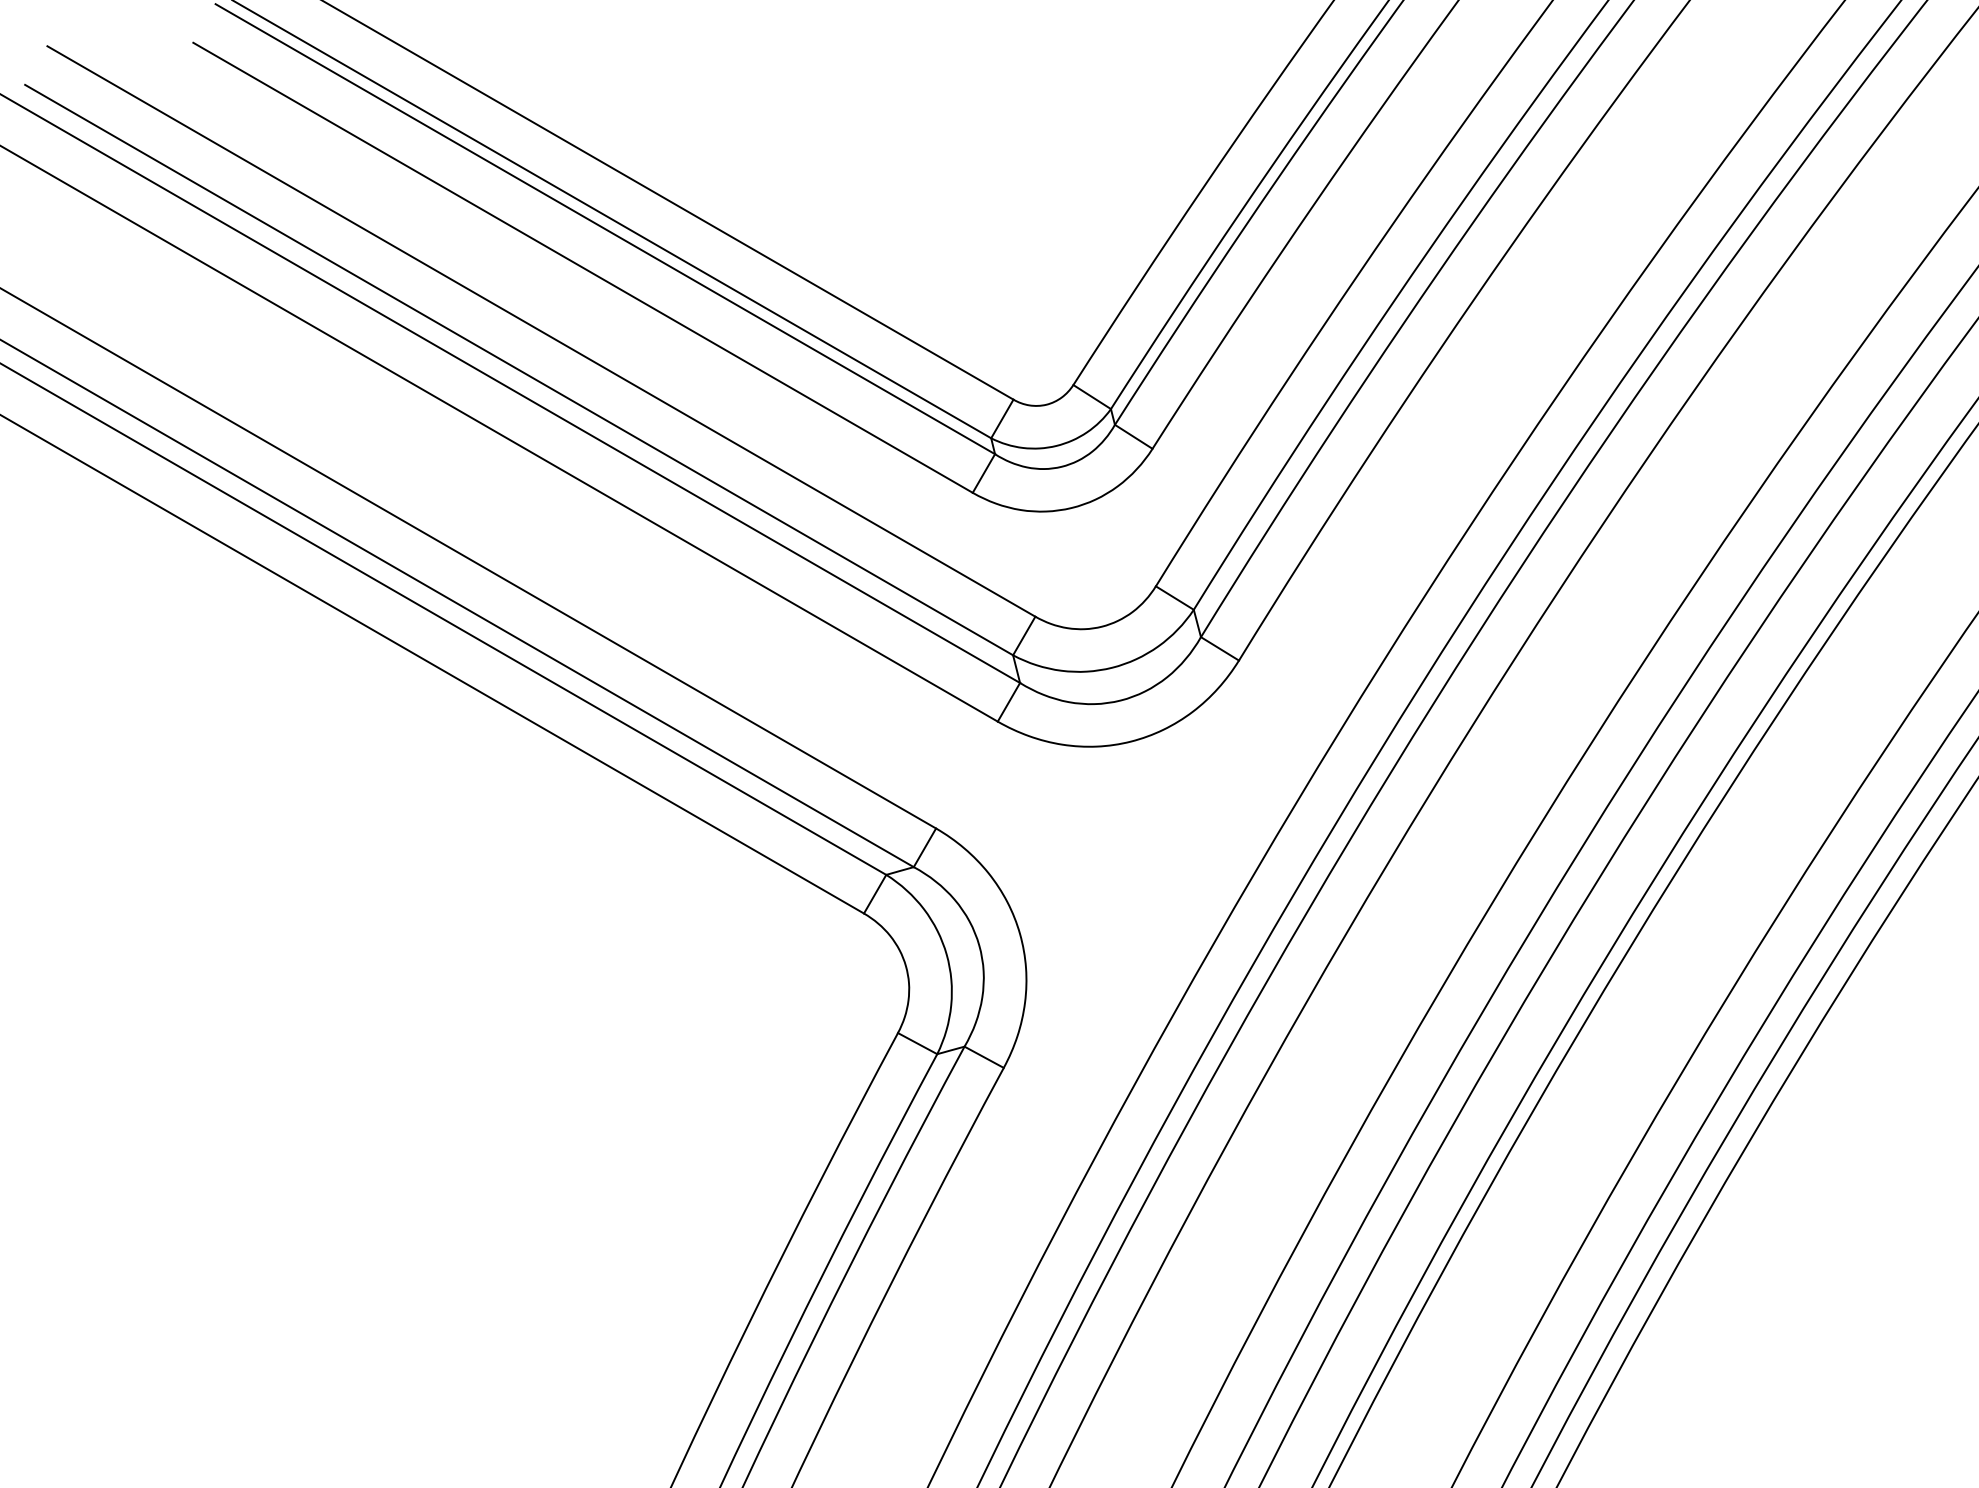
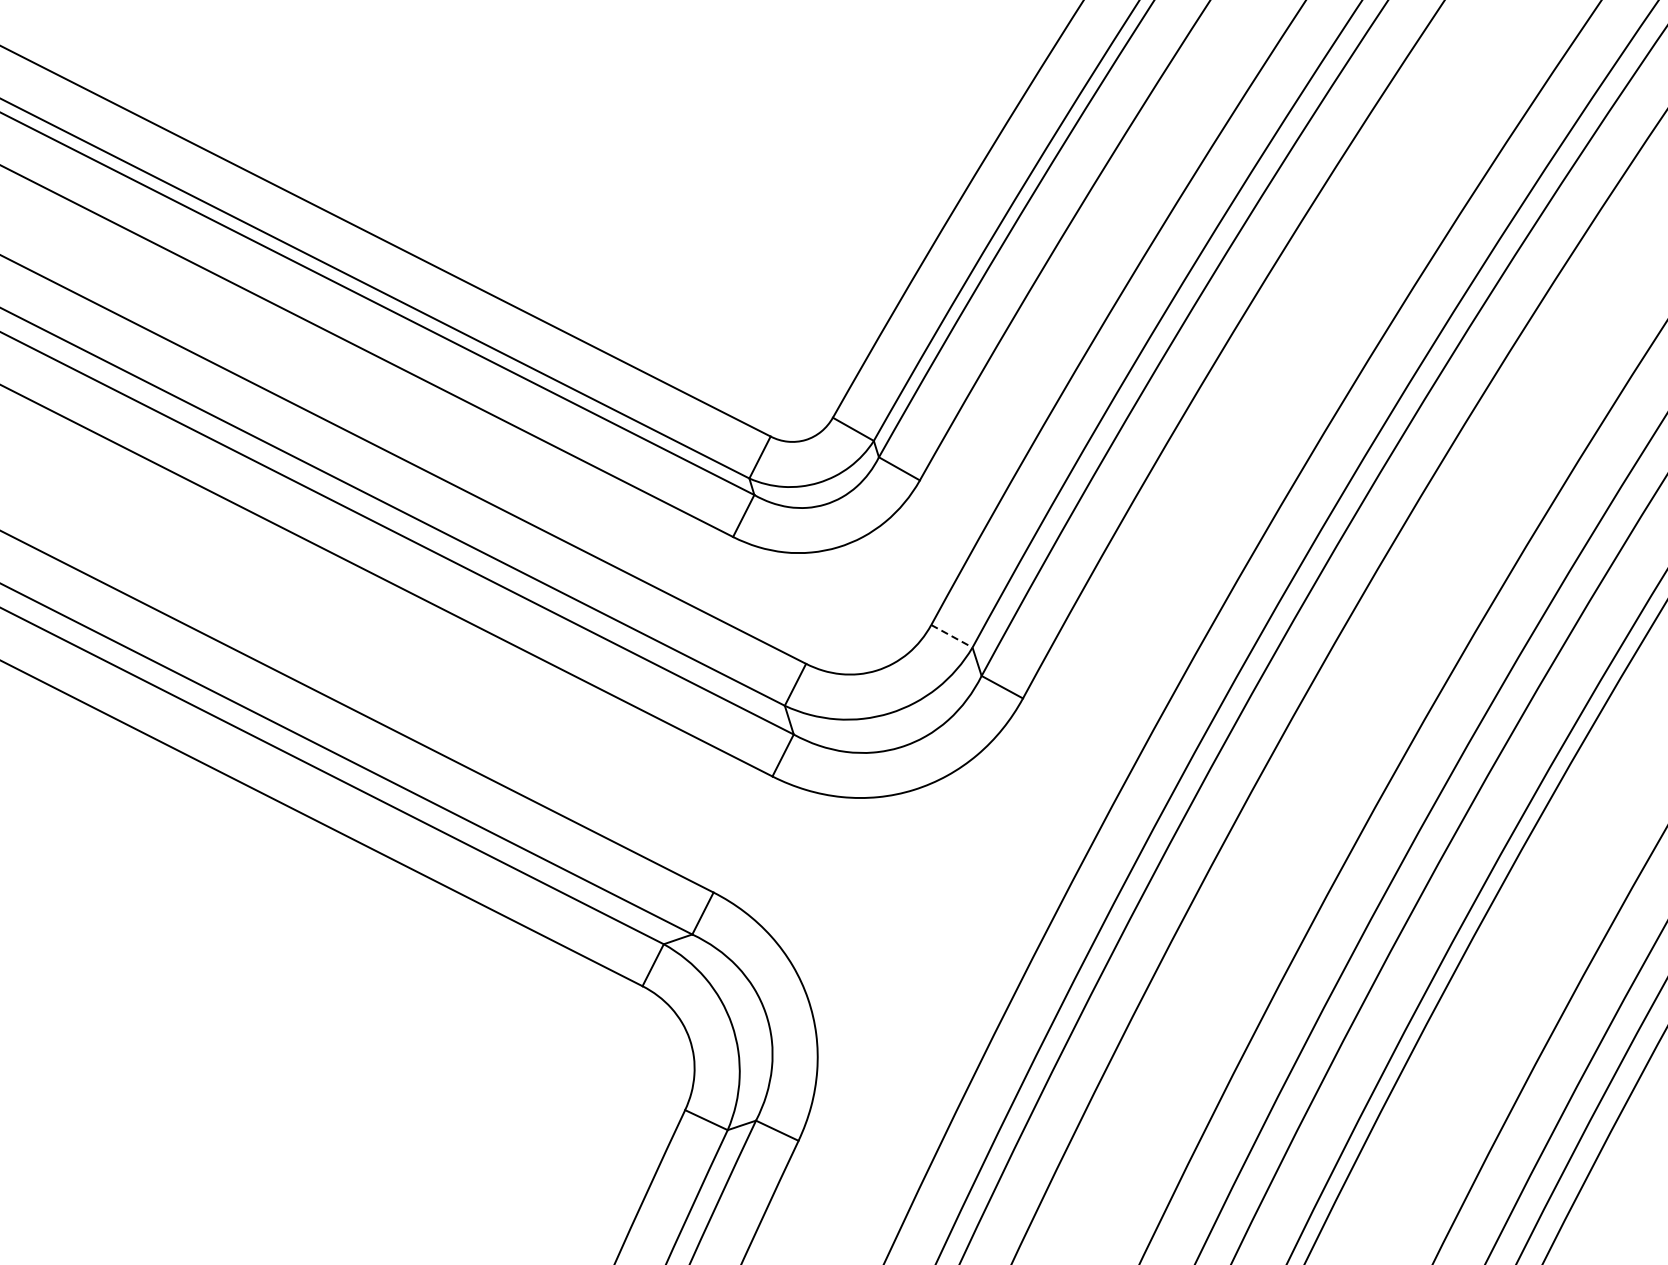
line: (1175, 598) -> (952, 636), solid -> dashed

